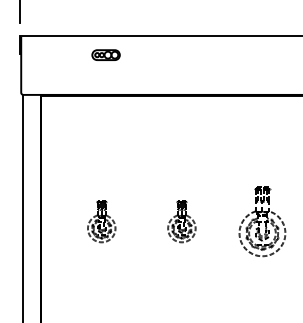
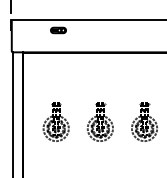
part: (100, 220) -> (55, 121), size x1.67
part: (180, 220) -> (99, 121), size x1.67

